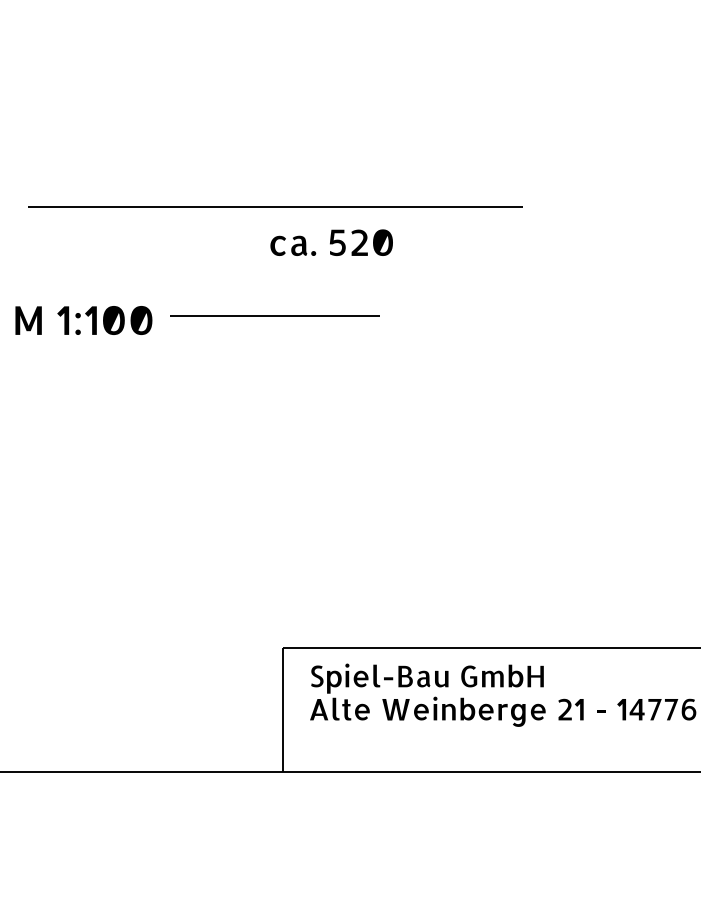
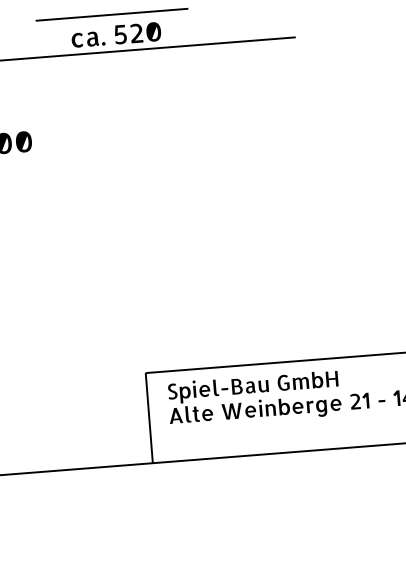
text: (331, 242) -> (116, 34), moved
line: (274, 315) -> (111, 14), moved

